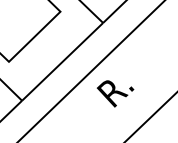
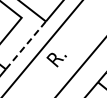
line: (63, 62) -> (26, 45), solid -> dashed

